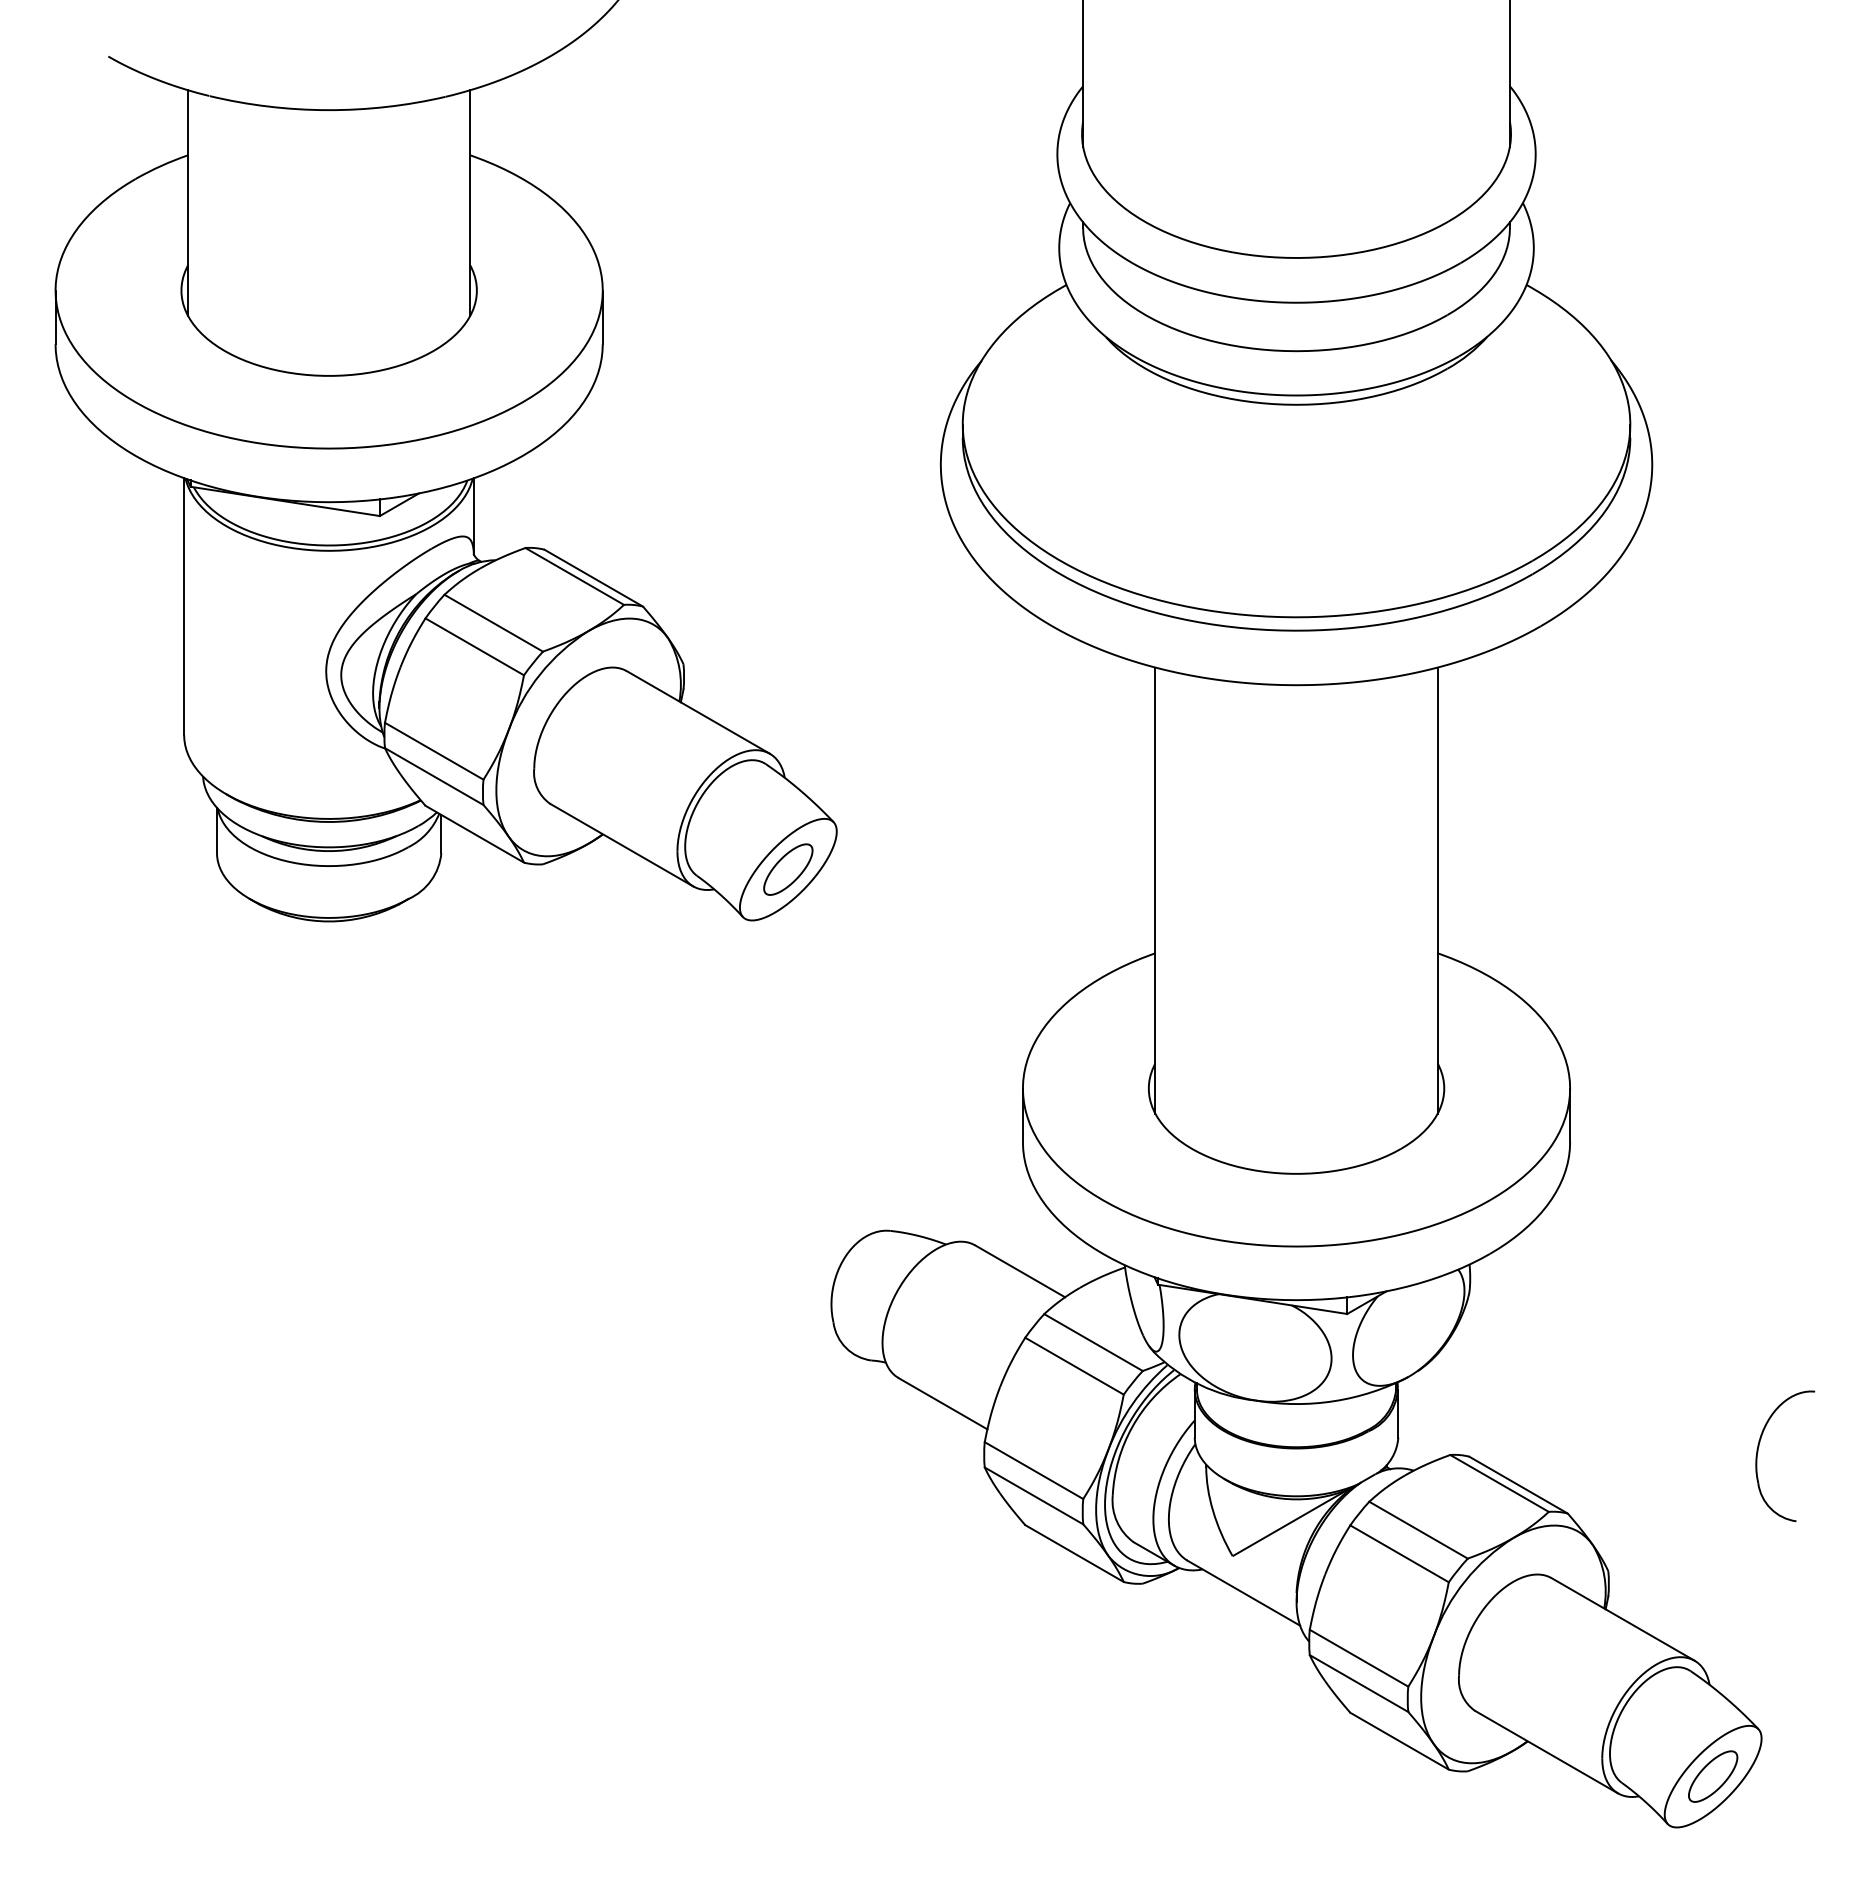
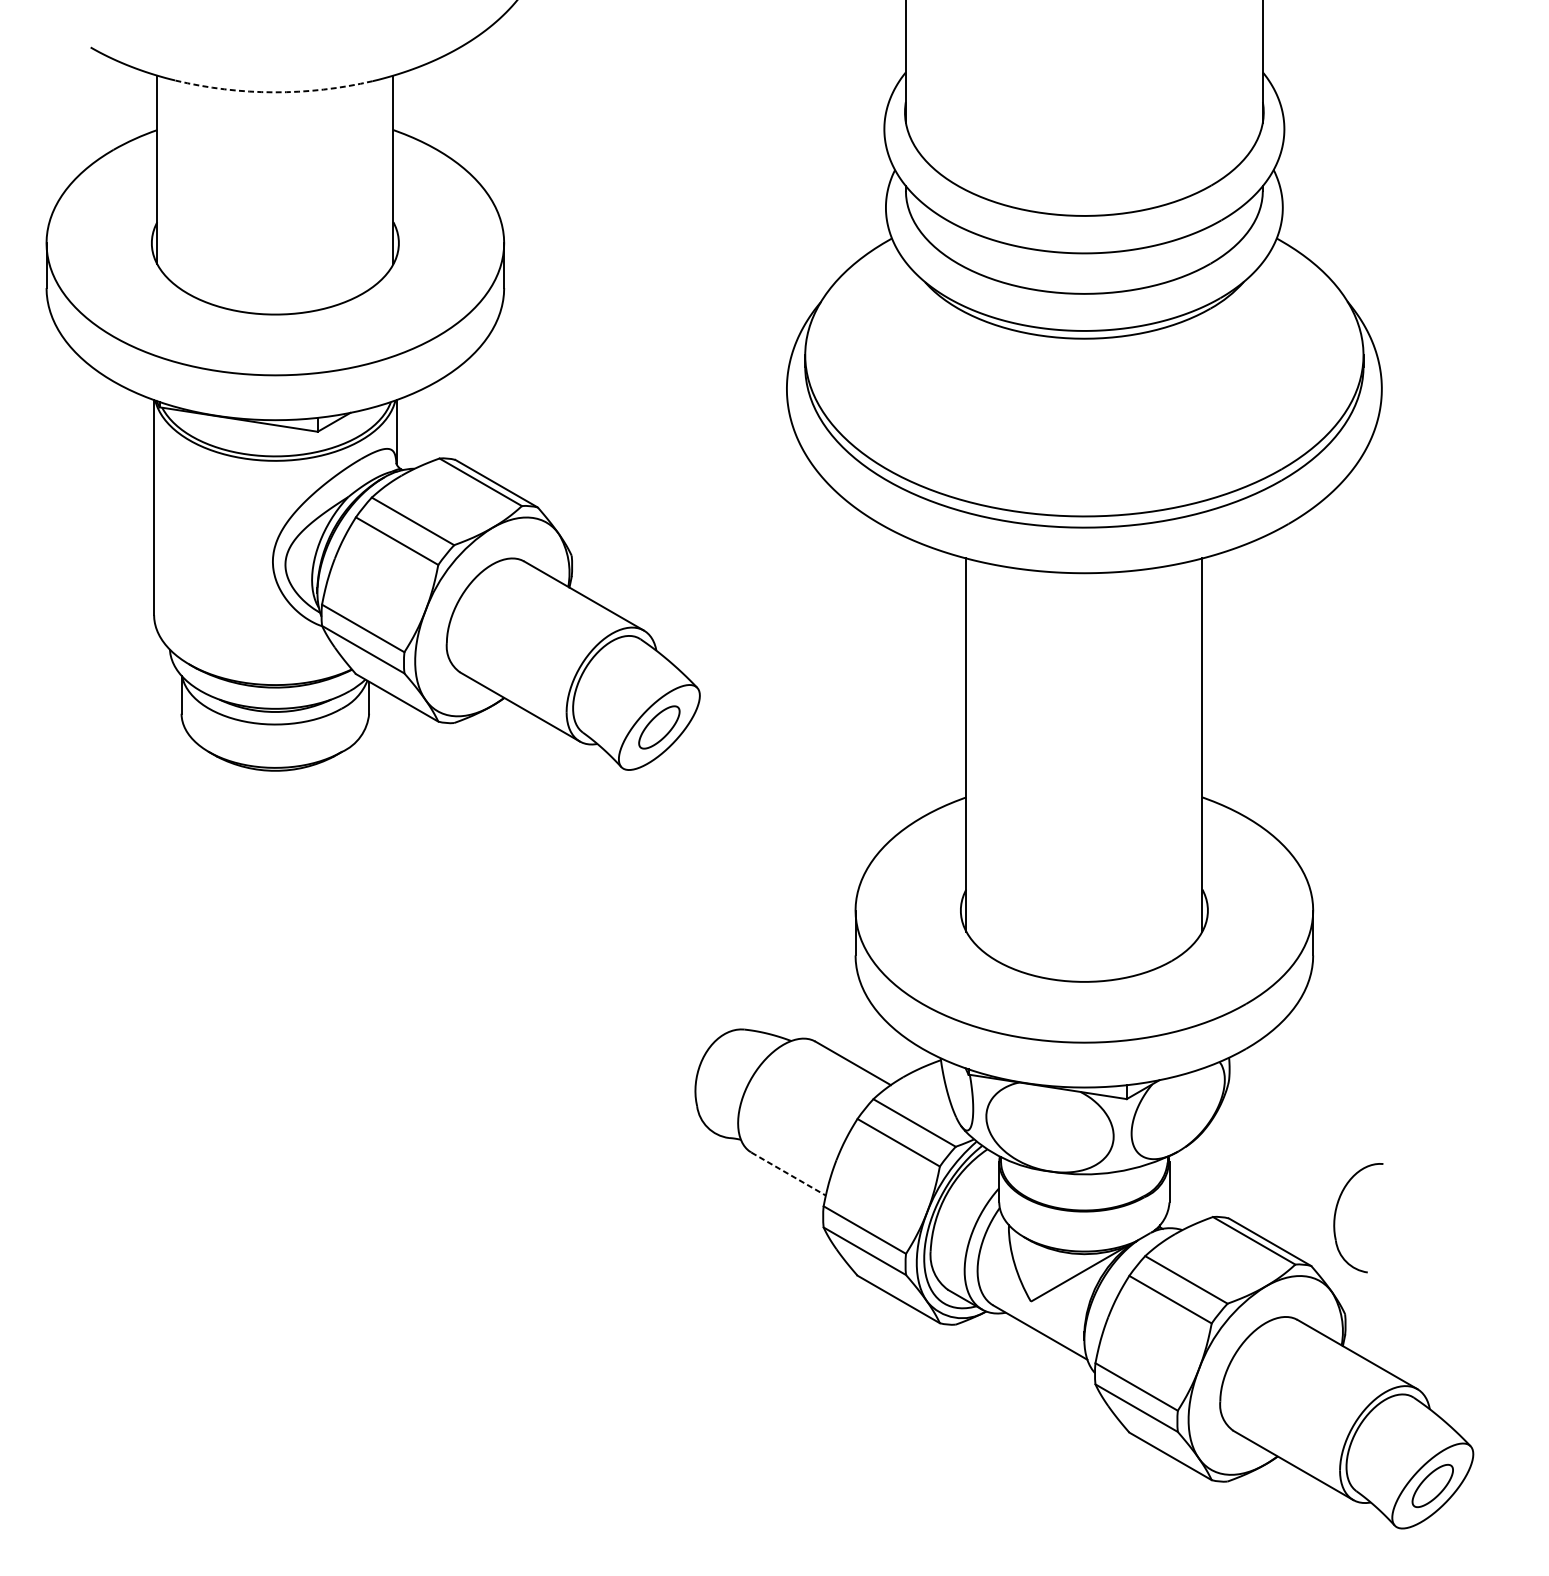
arc: (327, 110) -> (273, 92), solid -> dashed
line: (943, 1403) -> (789, 1173), solid -> dashed
part: (1758, 1452) -> (1336, 1214), moved

